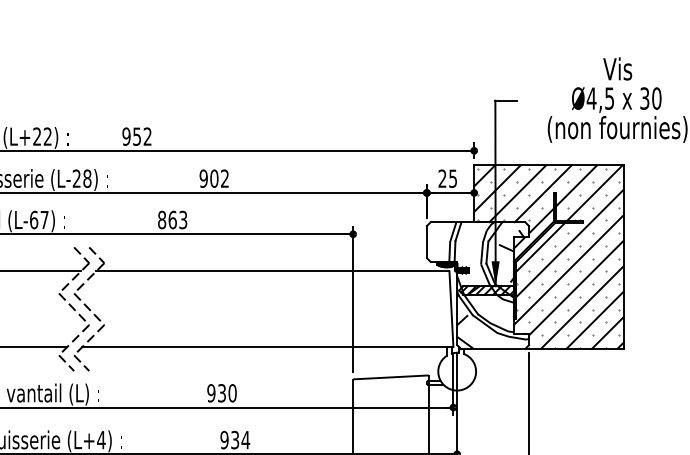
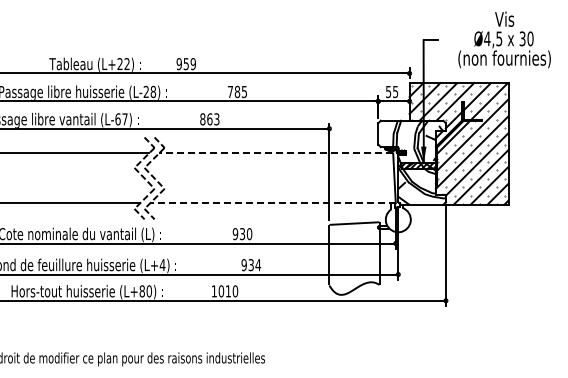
text: (146, 137) -> (192, 64), 952 -> 959
text: (212, 178) -> (236, 91), 902 -> 785
text: (442, 178) -> (388, 91), 25 -> 55
line: (271, 271) -> (275, 153), solid -> dashed
line: (267, 347) -> (272, 203), solid -> dashed

